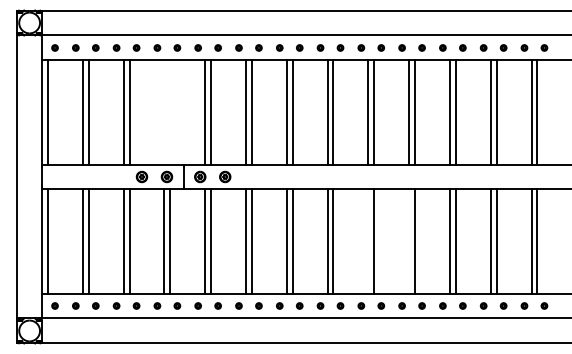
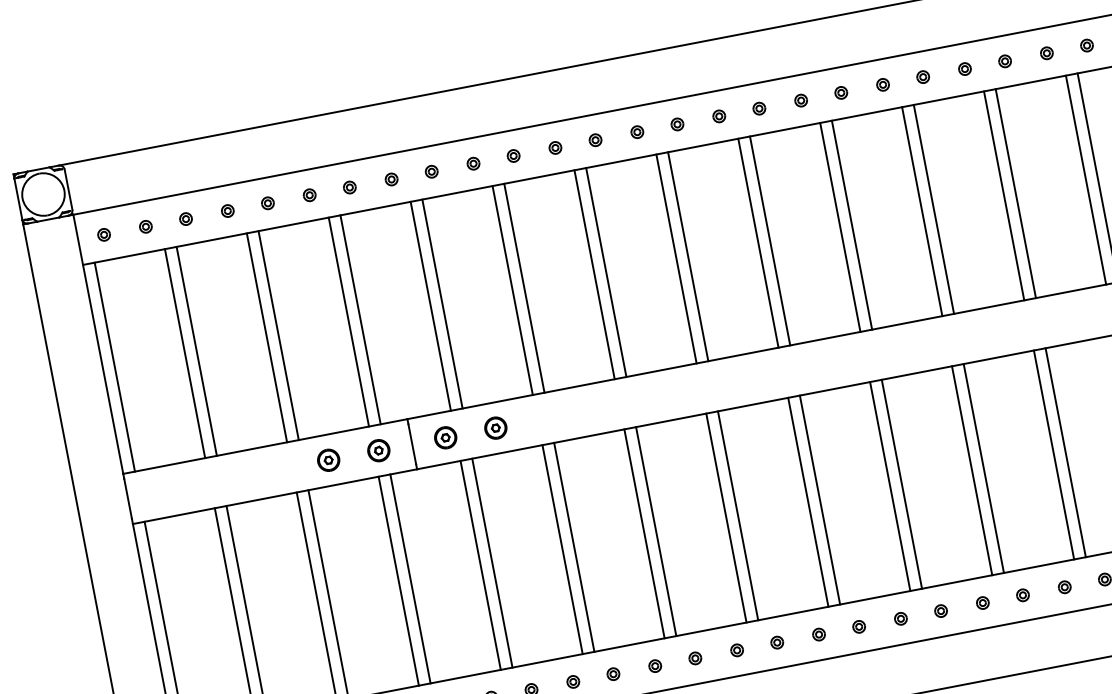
line: (164, 112) -> (348, 322), added
line: (170, 112) -> (360, 319), added
line: (368, 241) -> (808, 502), added
line: (409, 241) -> (890, 486), added

